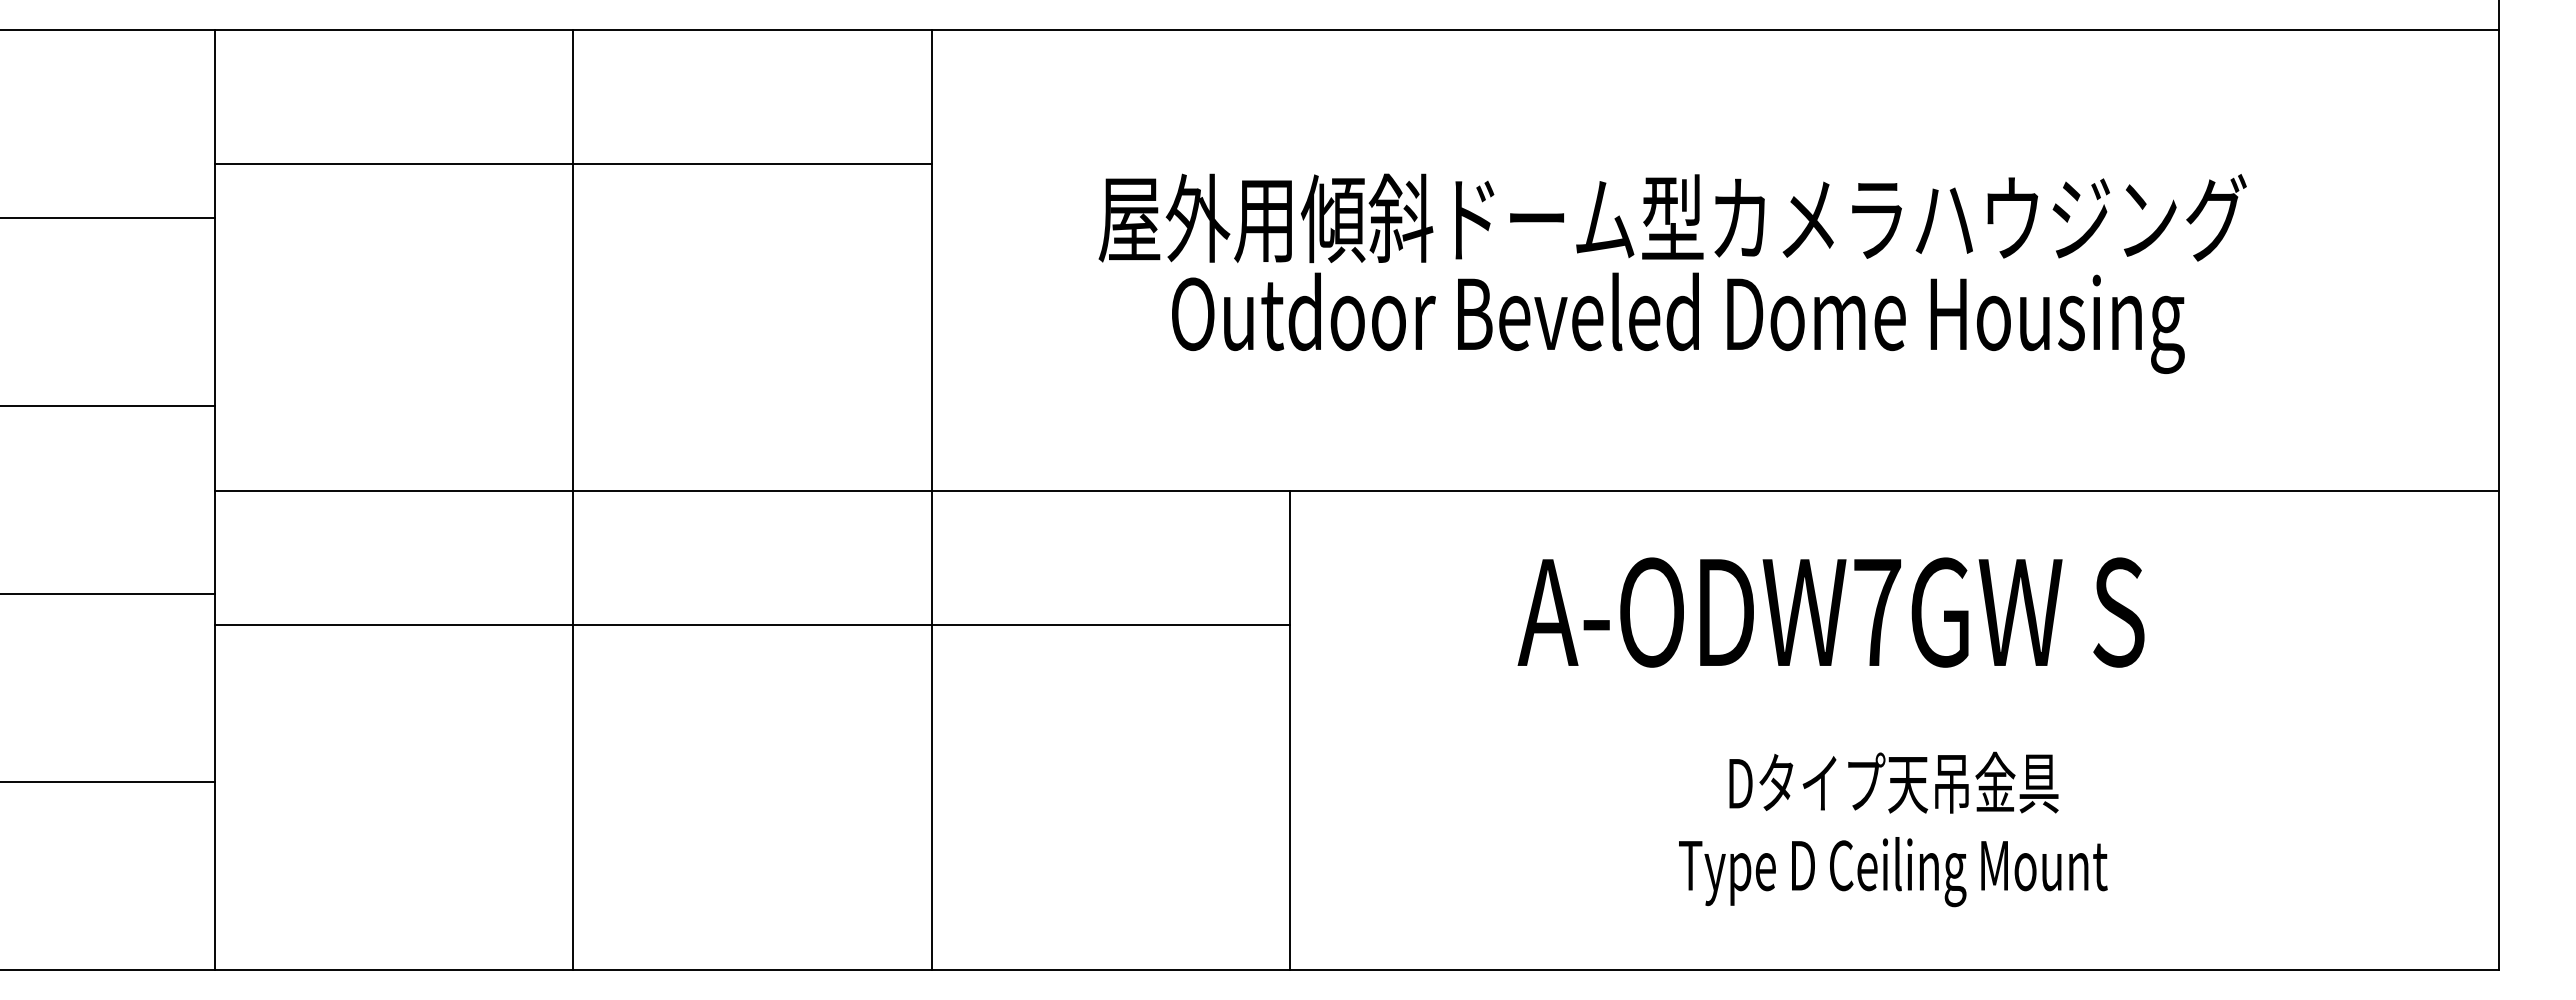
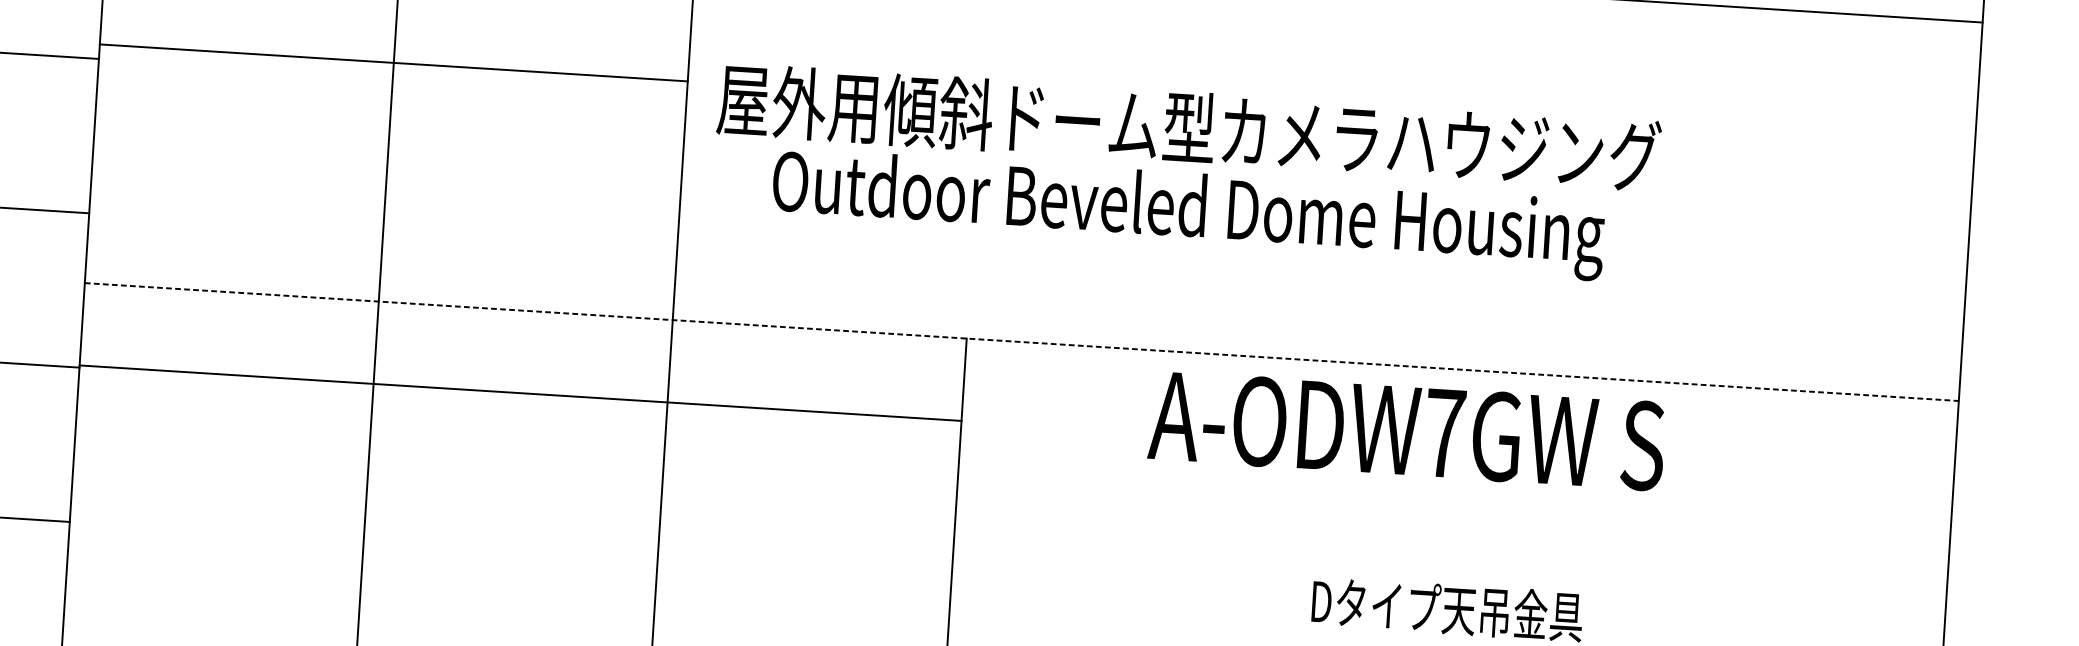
line: (573, 164) -> (393, 63), moved
text: (1672, 273) -> (1186, 173), moved
line: (1356, 491) -> (1021, 342), solid -> dashed
text: (1830, 612) -> (1406, 430), moved
line: (752, 625) -> (520, 393), moved

